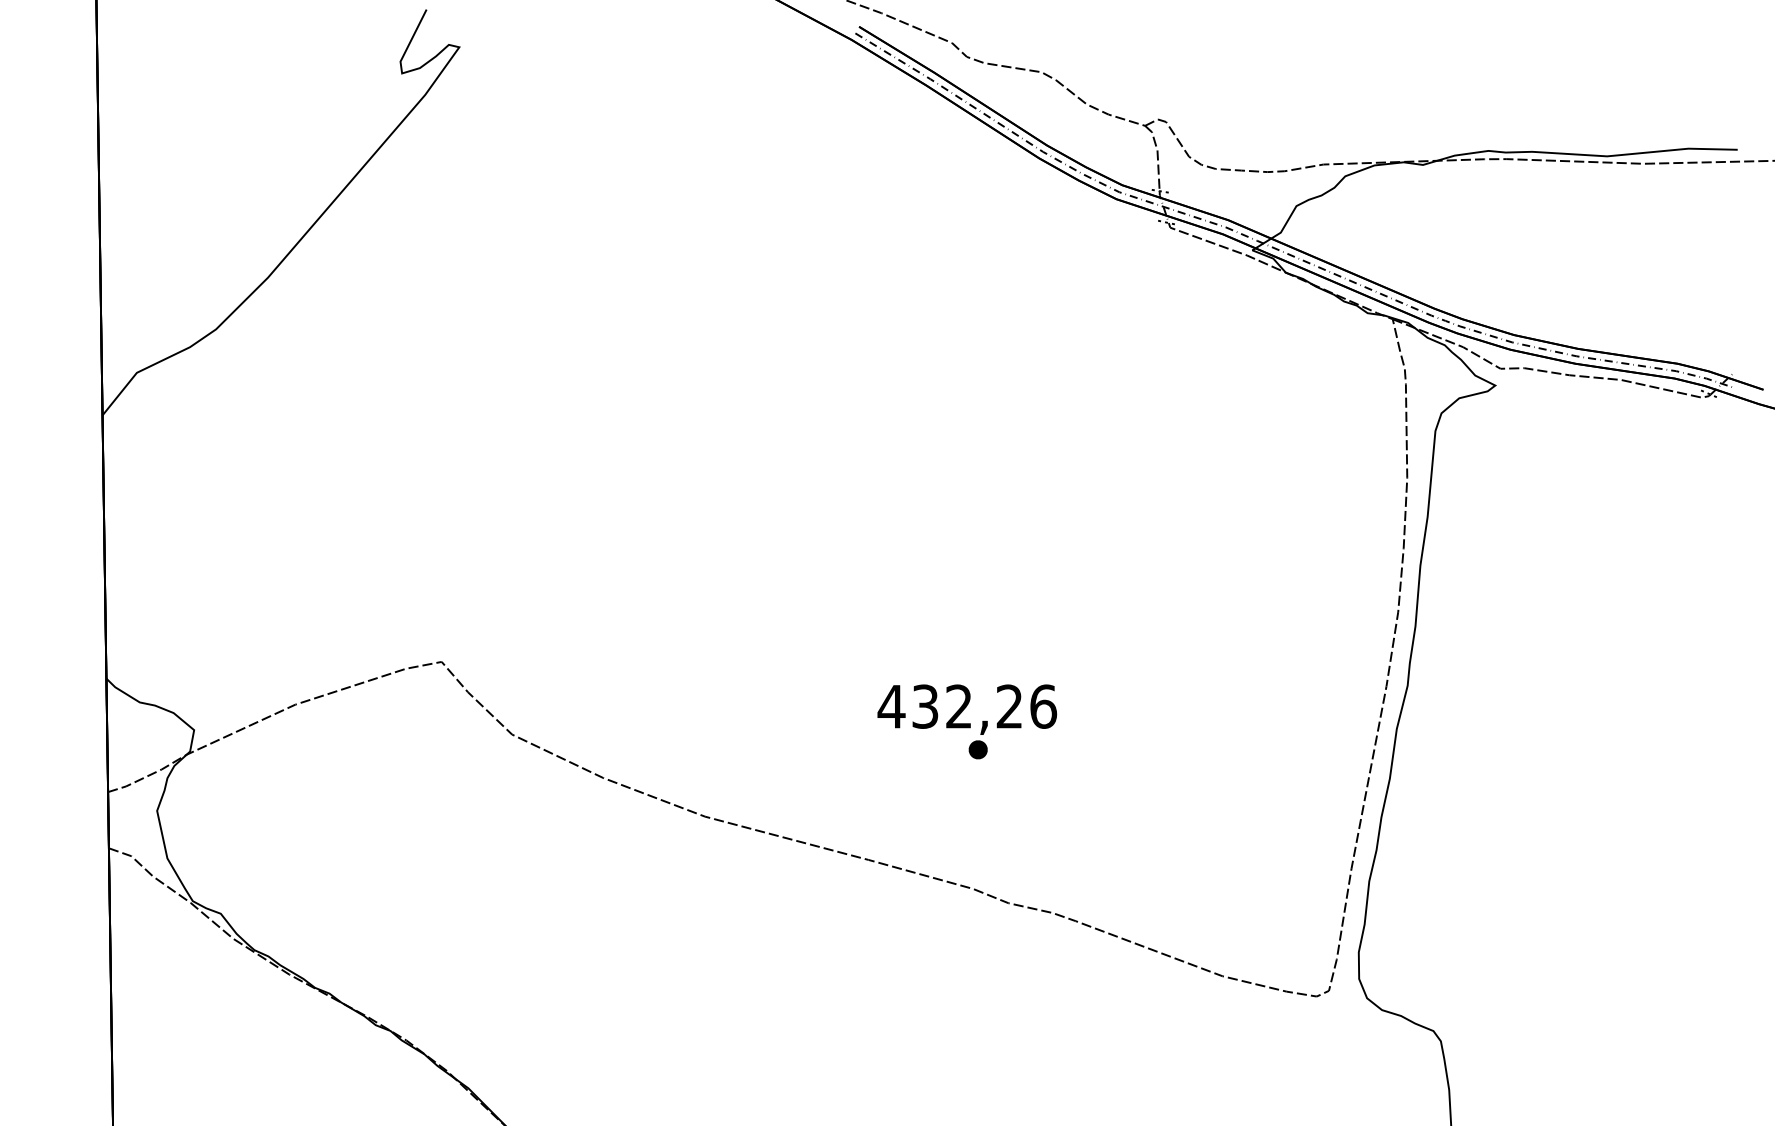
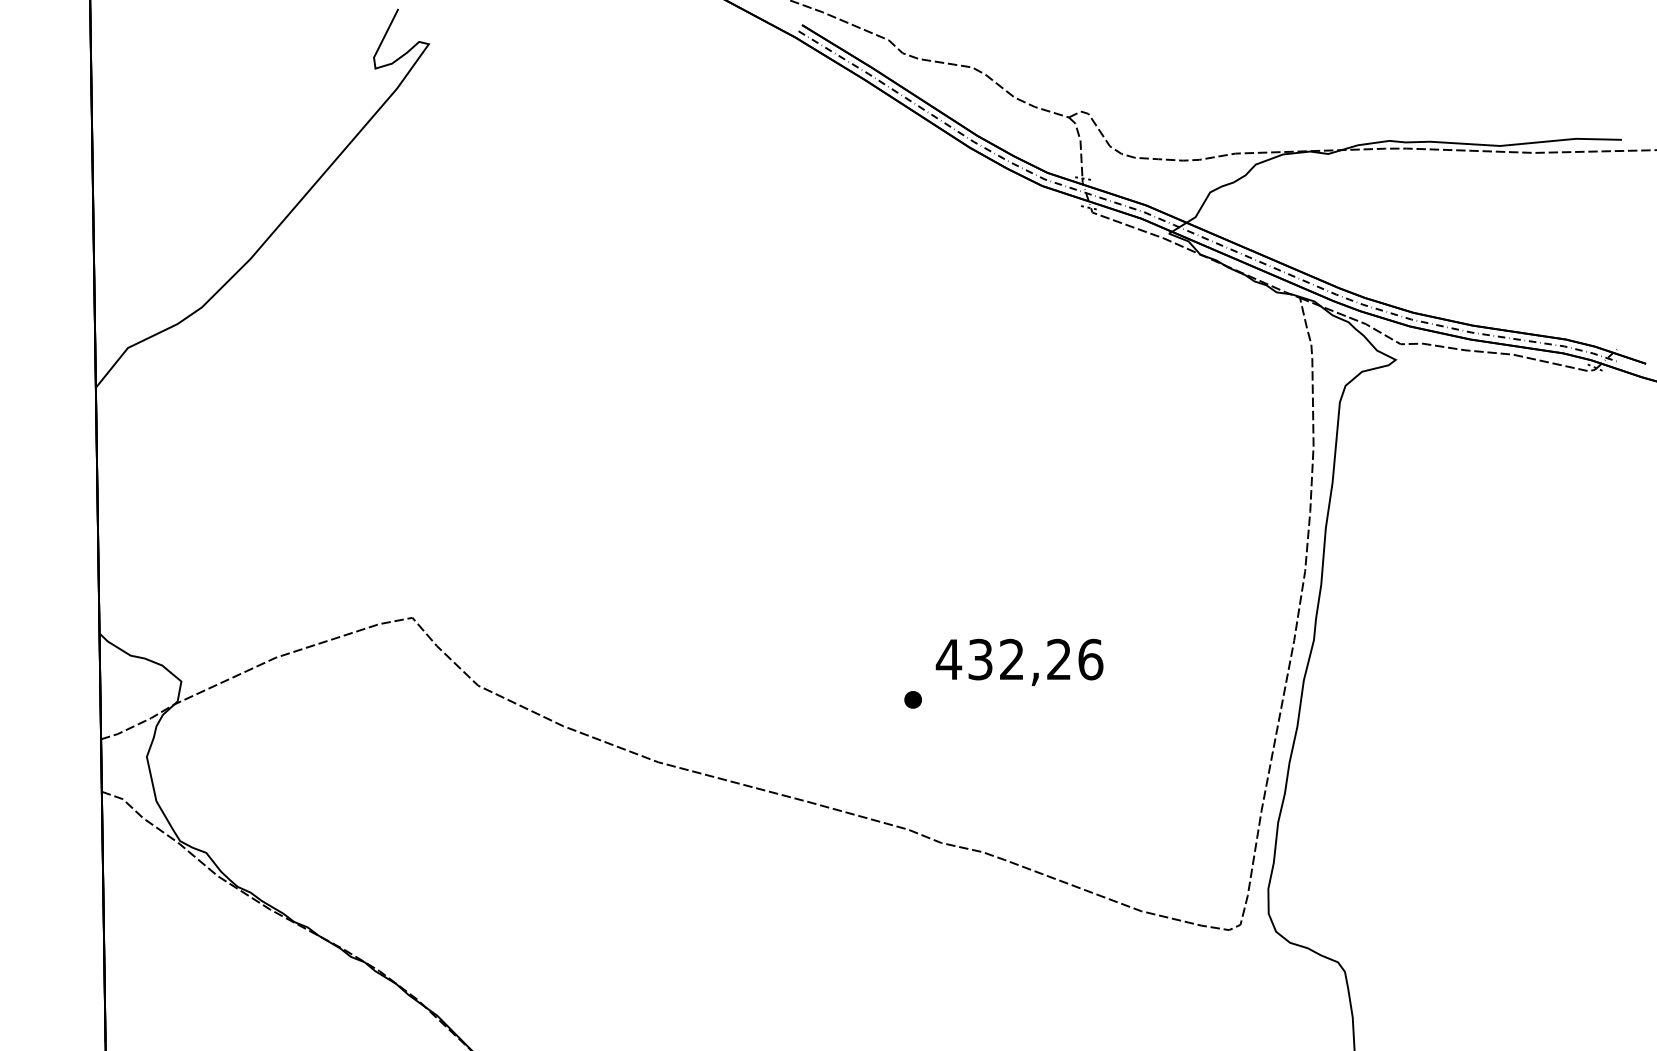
text: (967, 709) -> (1019, 662), moved

